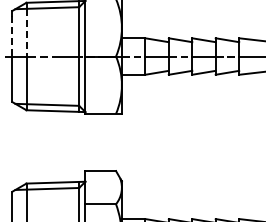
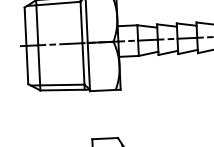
line: (26, 32) -> (37, 25), dashed -> solid
line: (12, 36) -> (25, 29), dashed -> solid

